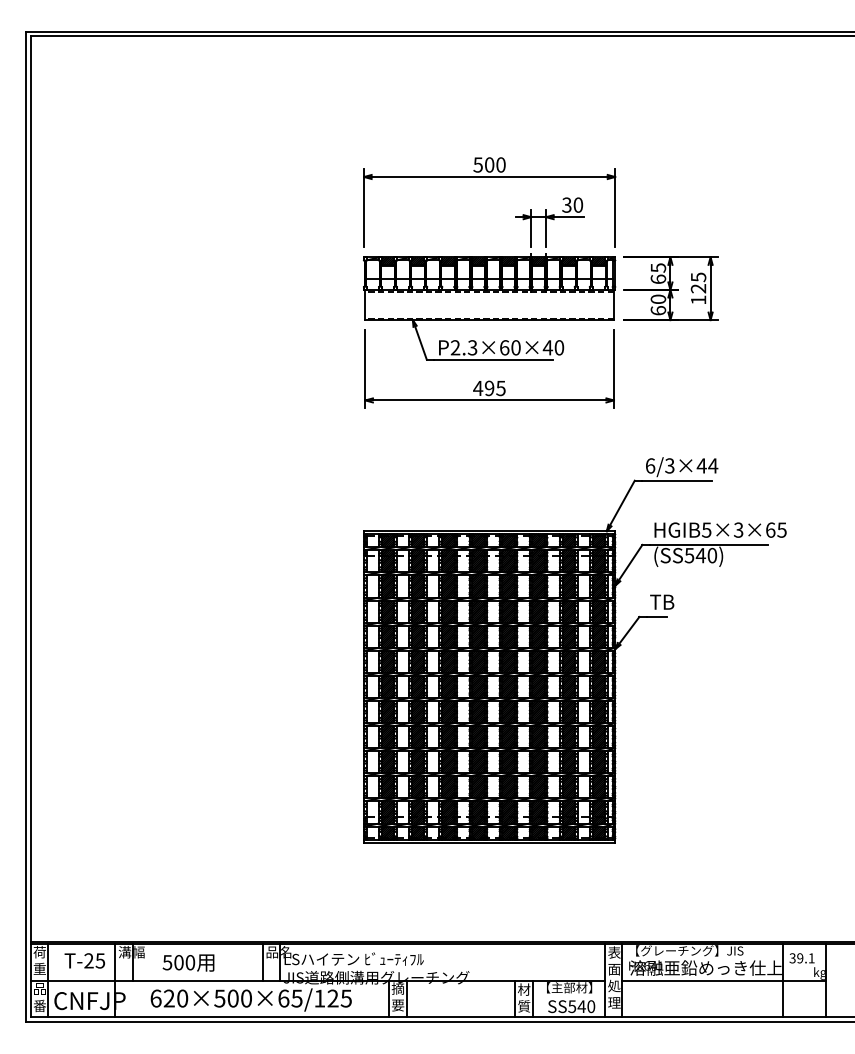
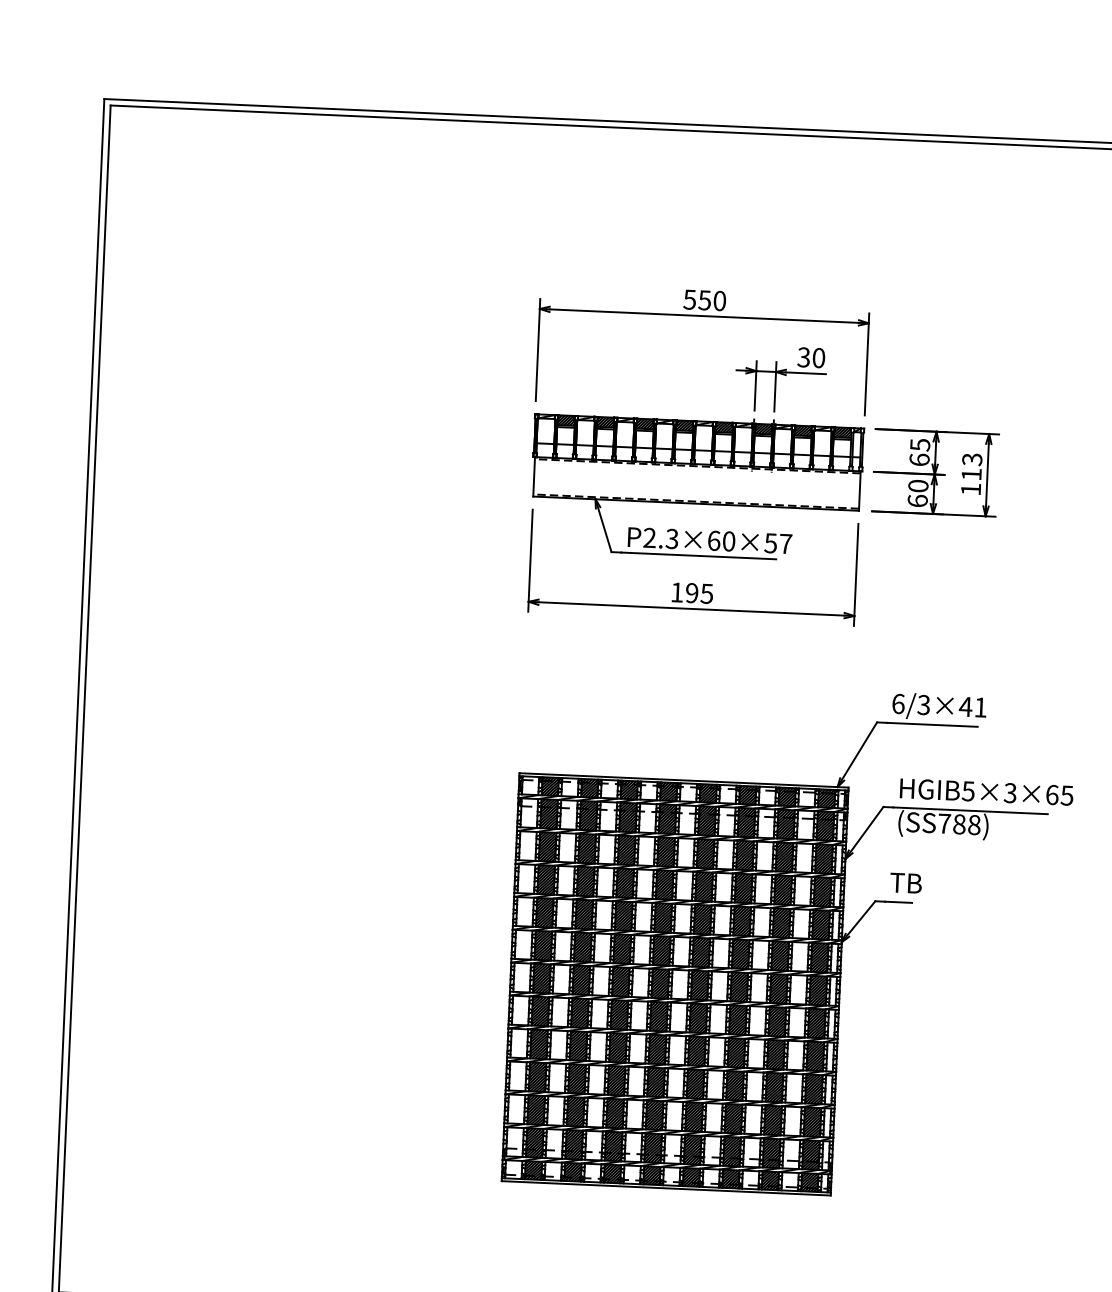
text: (489, 164) -> (704, 299), 500 -> 550
text: (697, 282) -> (970, 466), 125 -> 113
text: (553, 347) -> (778, 543), P2.3×60×40 -> P2.3×60×57
text: (478, 388) -> (677, 592), 495 -> 195
text: (713, 465) -> (981, 706), 6/3×44 -> 6/3×41
text: (700, 555) -> (958, 824), (SS540) -> (SS788)

